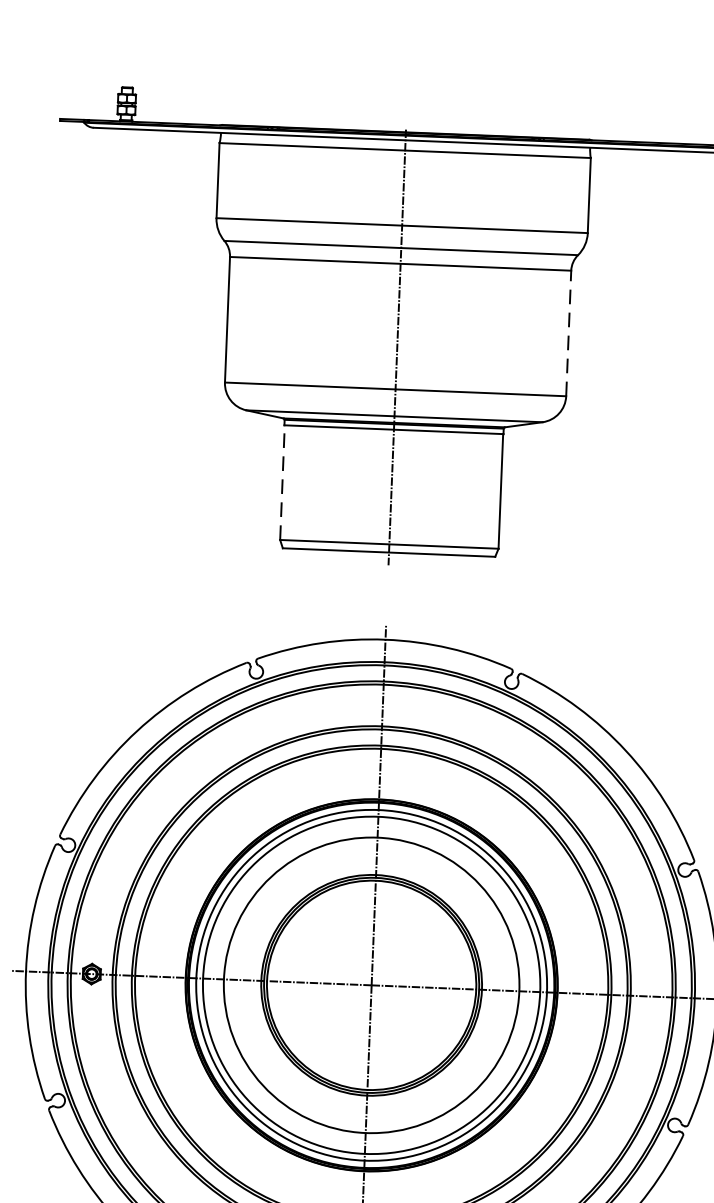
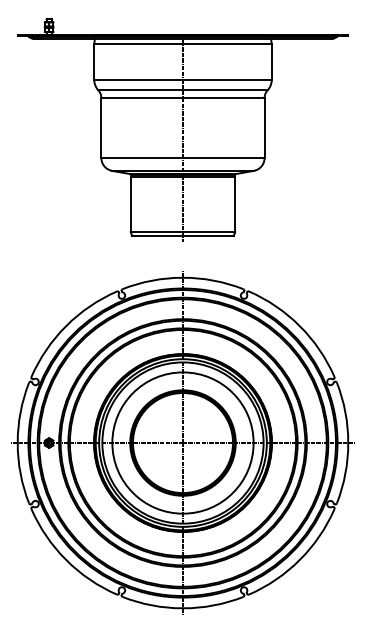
line: (568, 332) -> (264, 127), dashed -> solid
line: (281, 482) -> (130, 204), dashed -> solid

